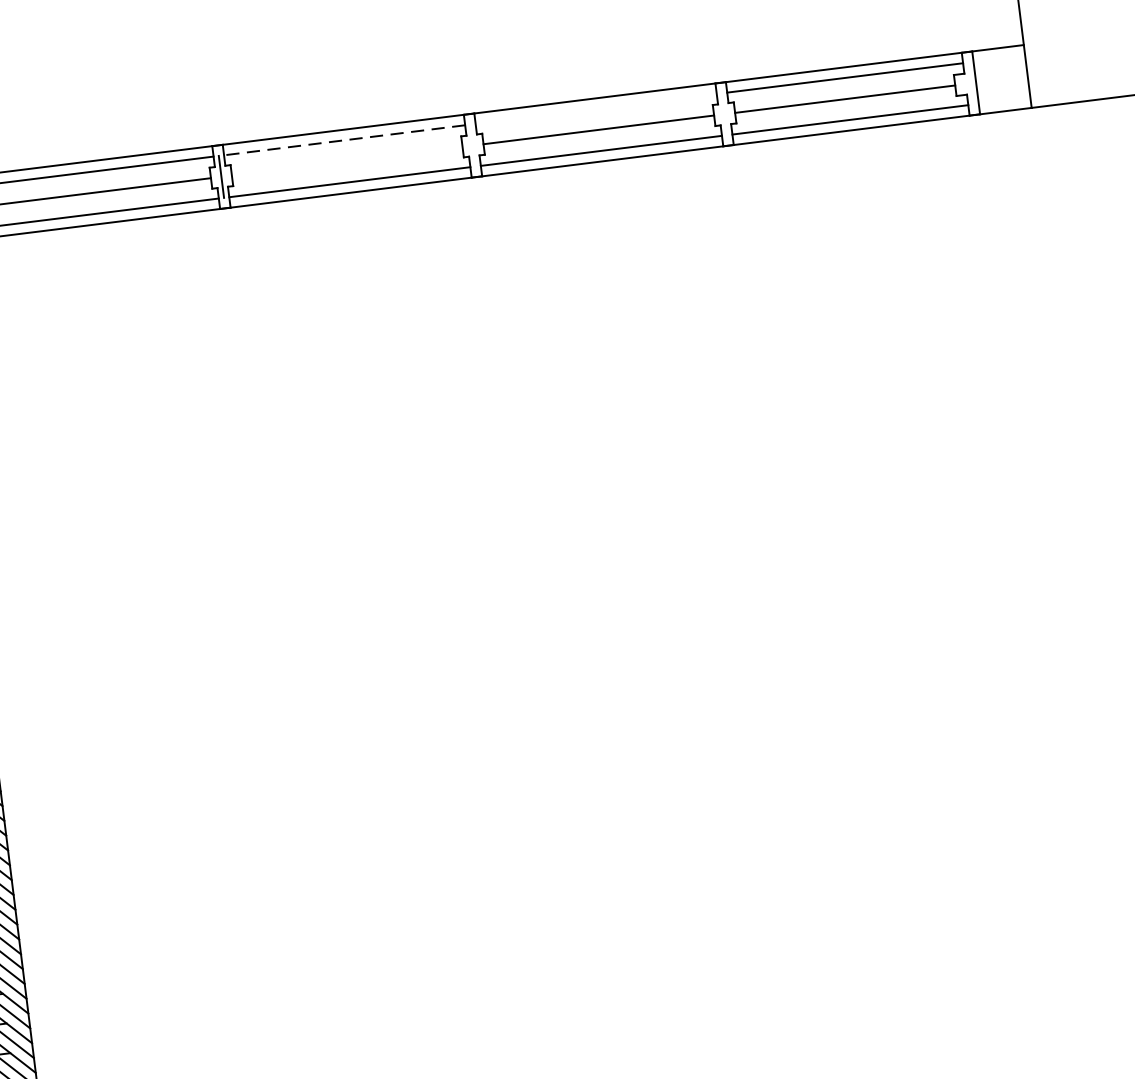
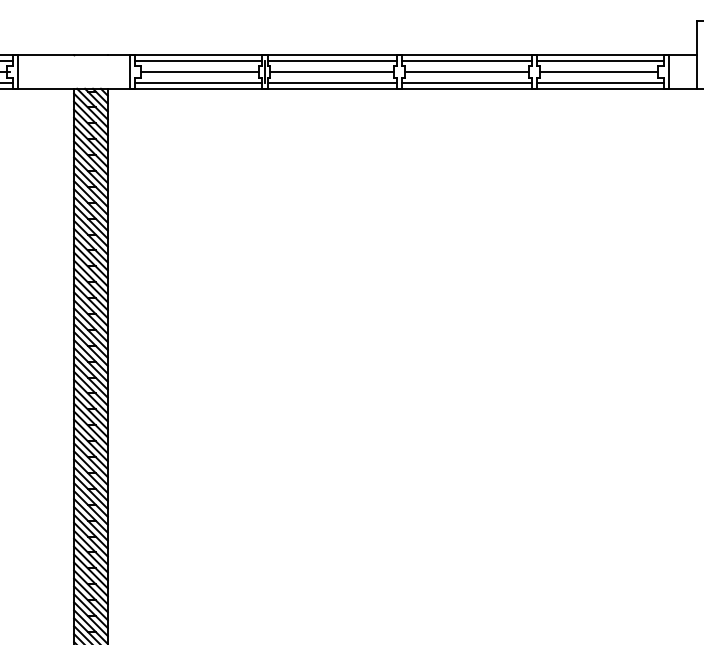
line: (595, 108) -> (466, 60), added
line: (345, 139) -> (332, 60), dashed -> solid
line: (345, 160) -> (331, 71), added

